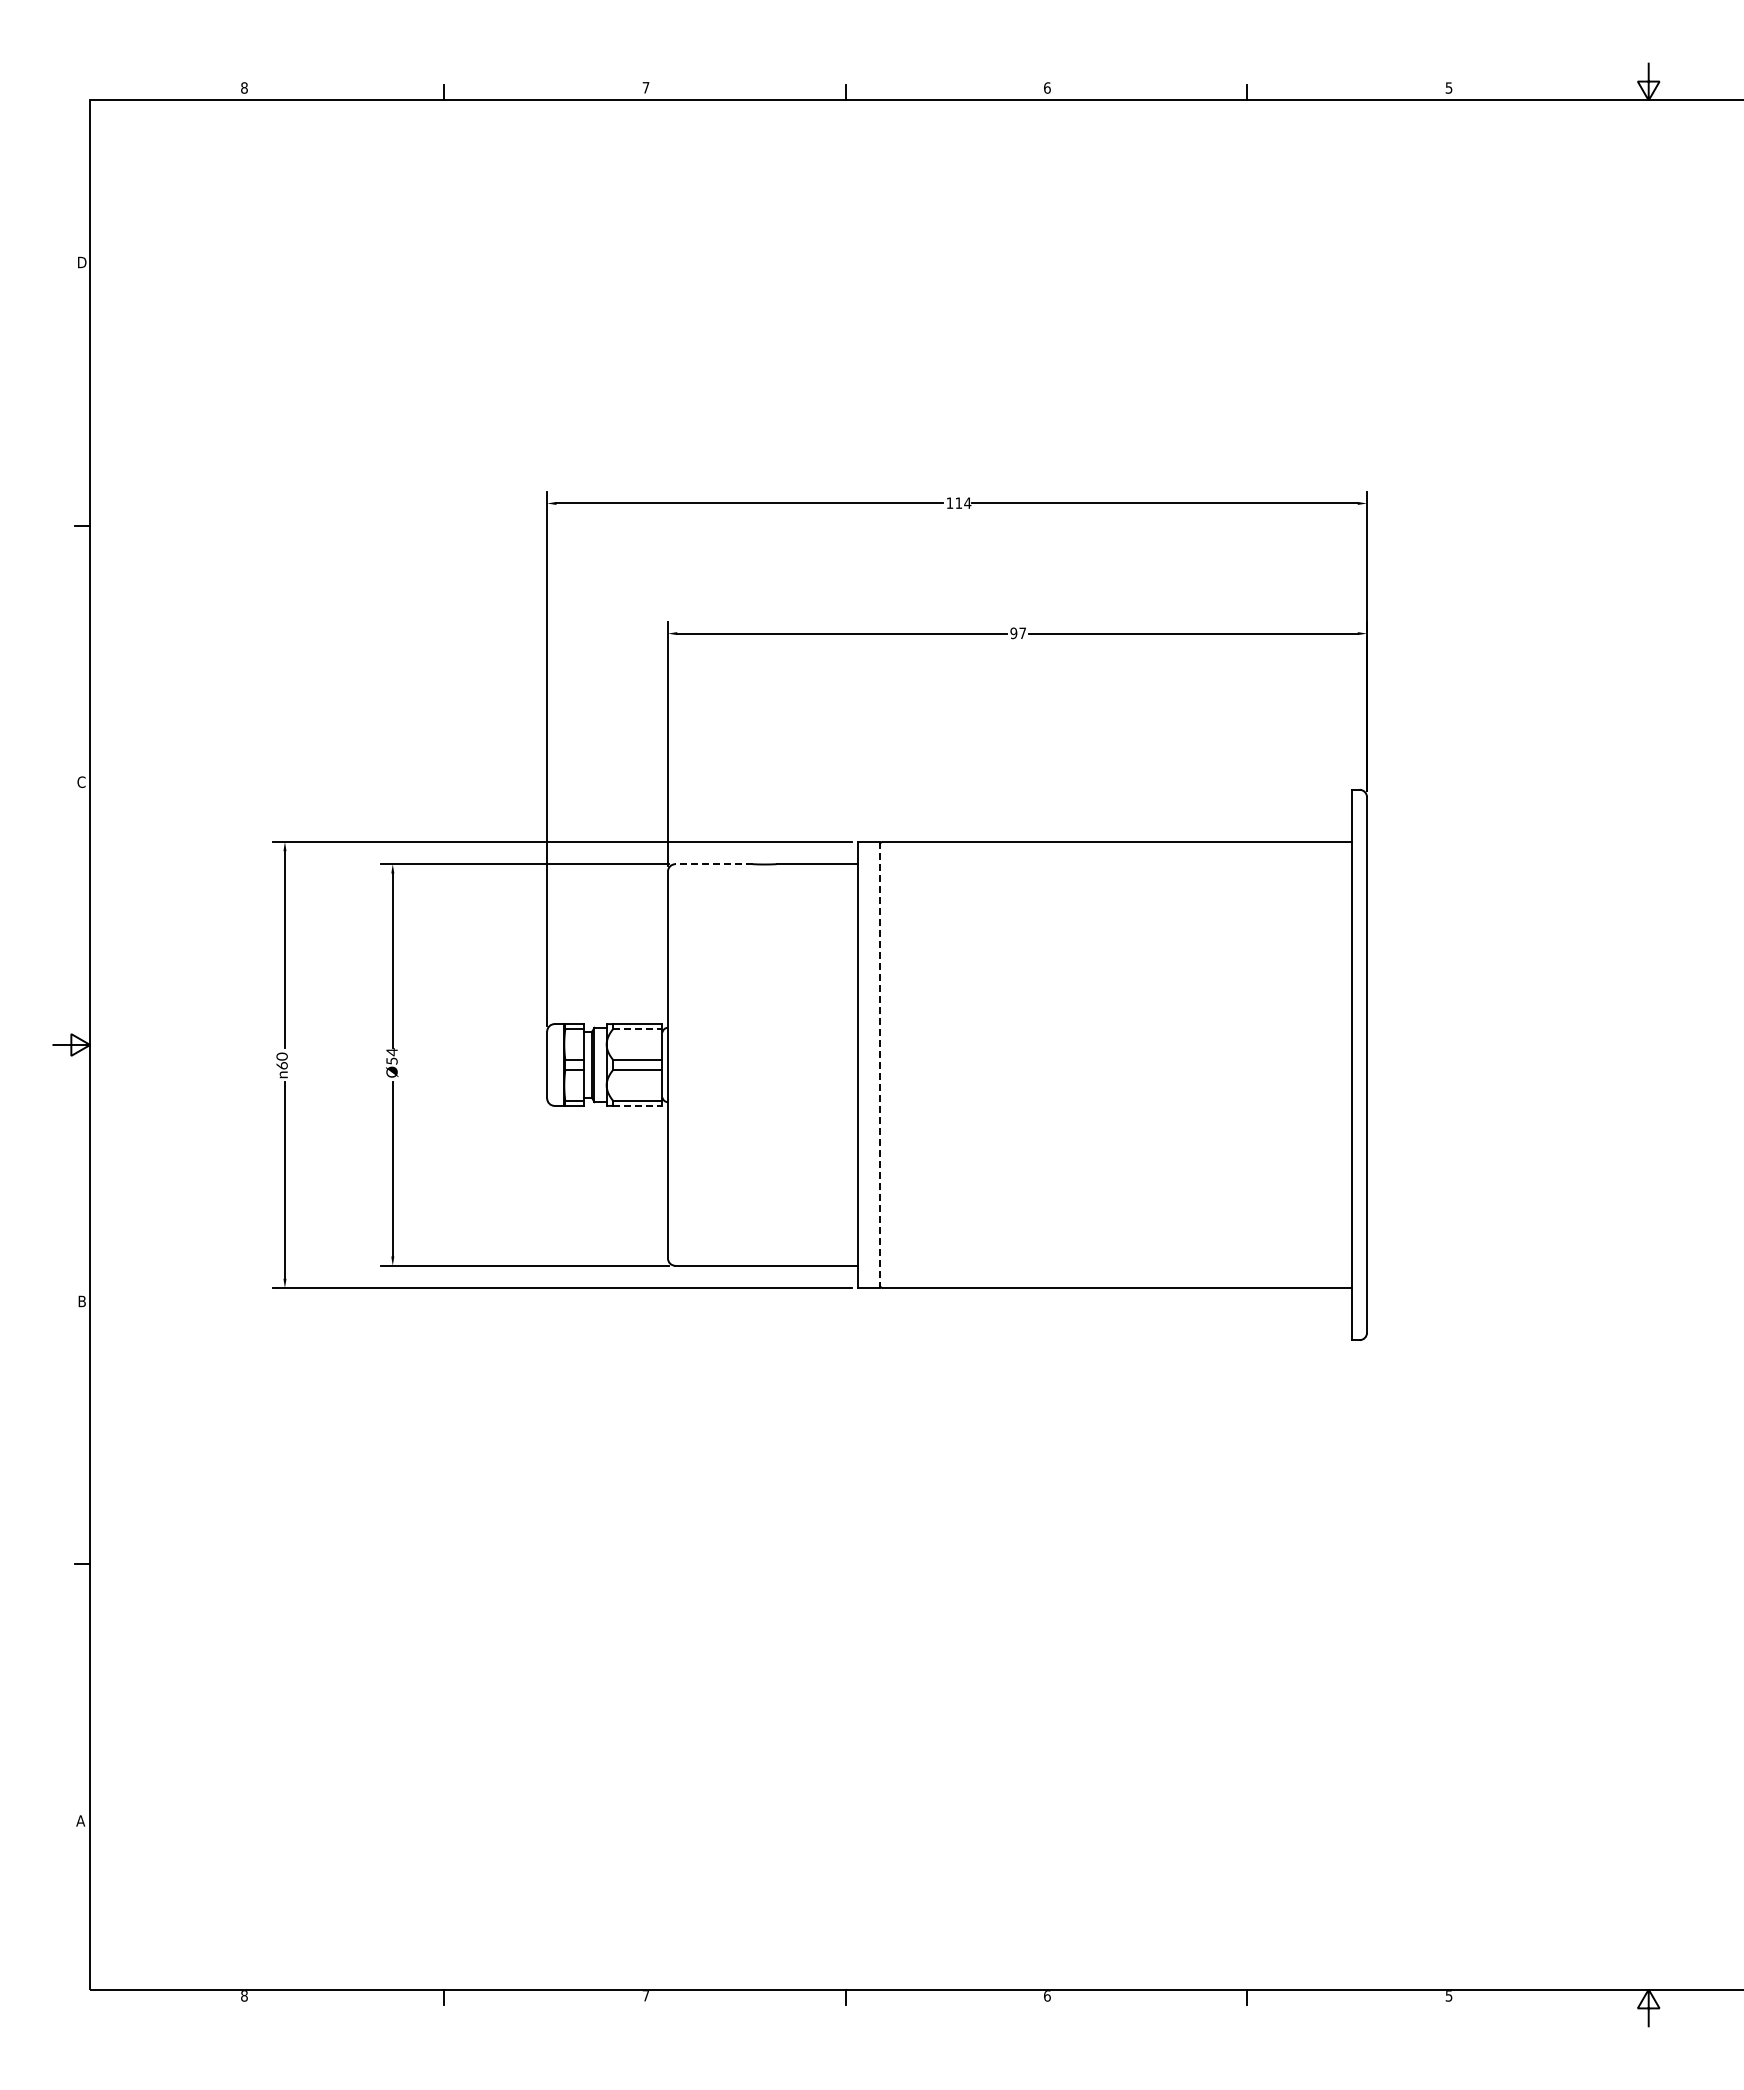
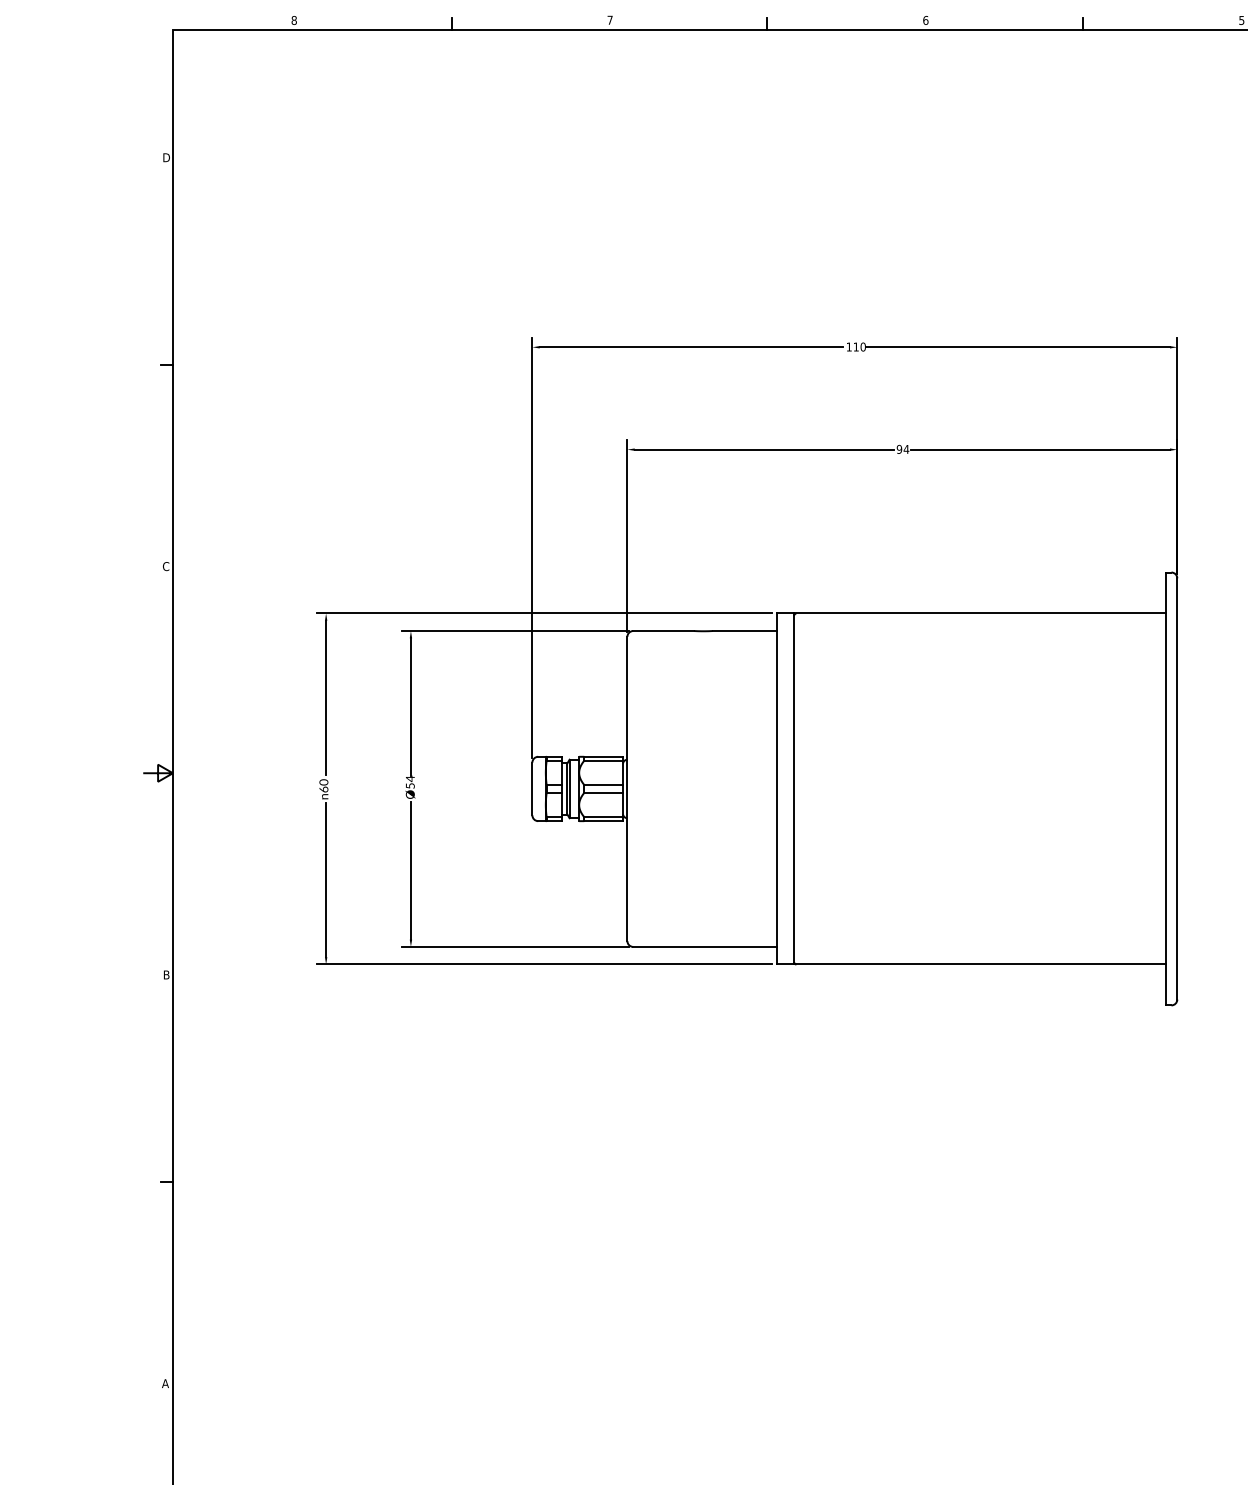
text: (967, 502) -> (863, 346), 114 -> 110
text: (1022, 632) -> (906, 448), 97 -> 94
line: (714, 864) -> (663, 631), dashed -> solid
line: (637, 1029) -> (603, 761), dashed -> solid
line: (879, 1065) -> (793, 789), dashed -> solid
line: (637, 1105) -> (603, 820), dashed -> solid

